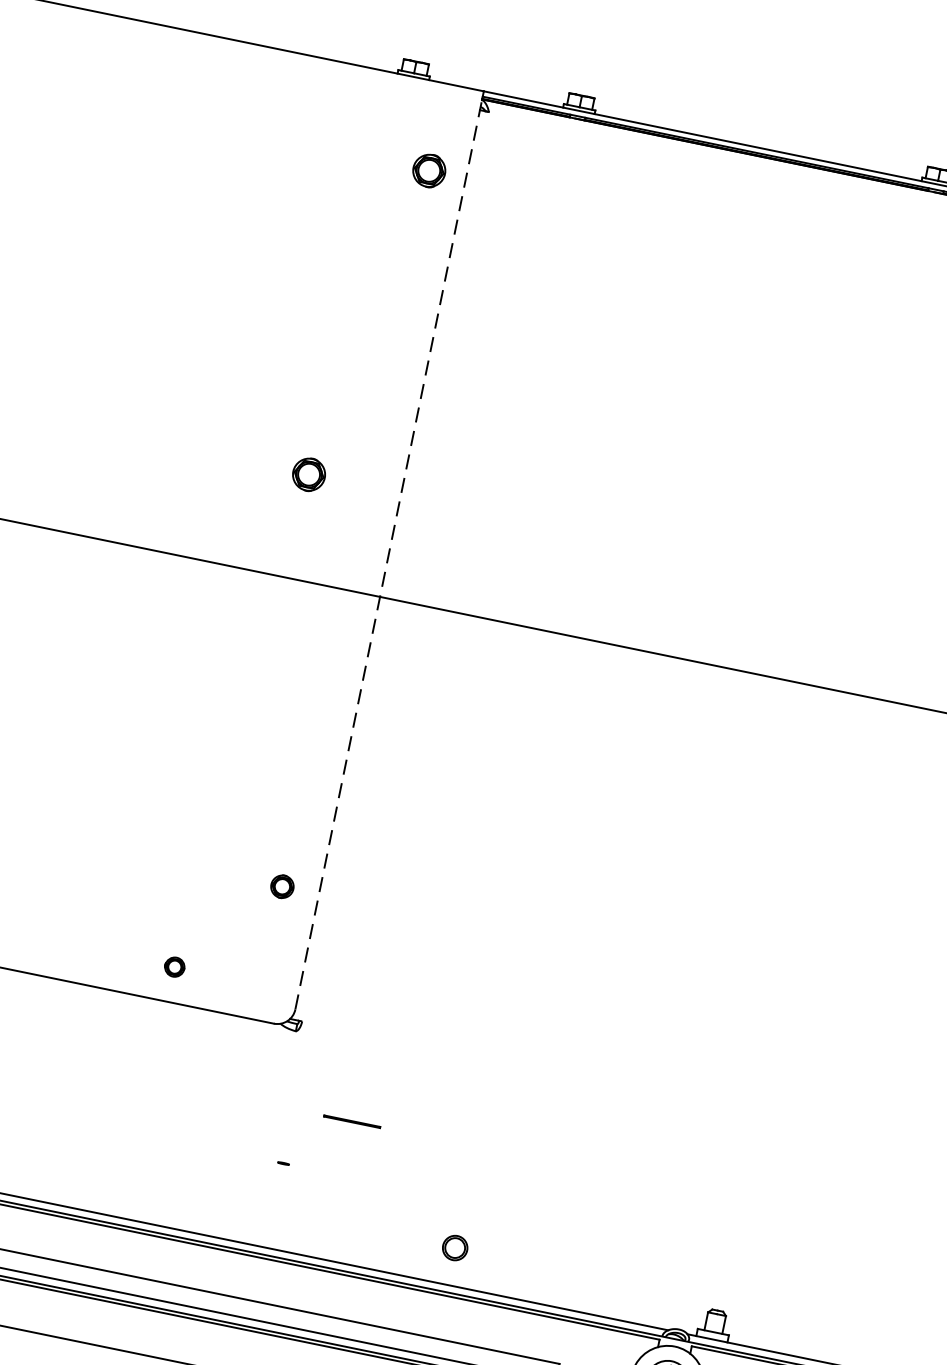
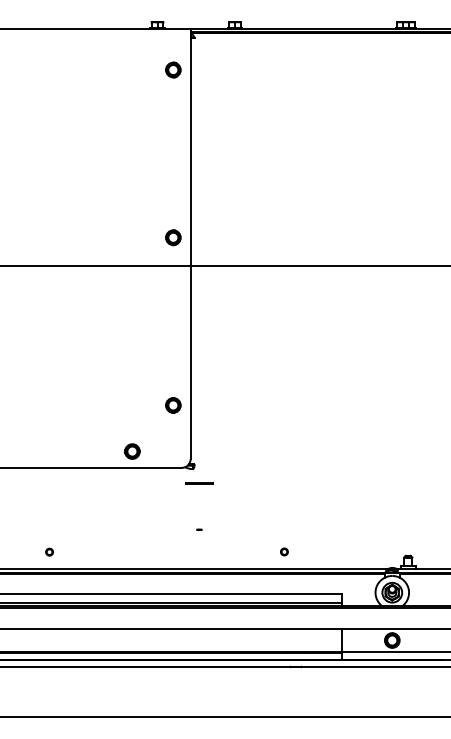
part: (309, 474) -> (173, 237), moved
line: (388, 554) -> (190, 246), dashed -> solid
part: (282, 886) -> (173, 405), size x1.43
part: (174, 967) -> (132, 451), size x1.67
line: (352, 1121) -> (199, 483), moved
part: (455, 1247) -> (284, 551), size x0.62

